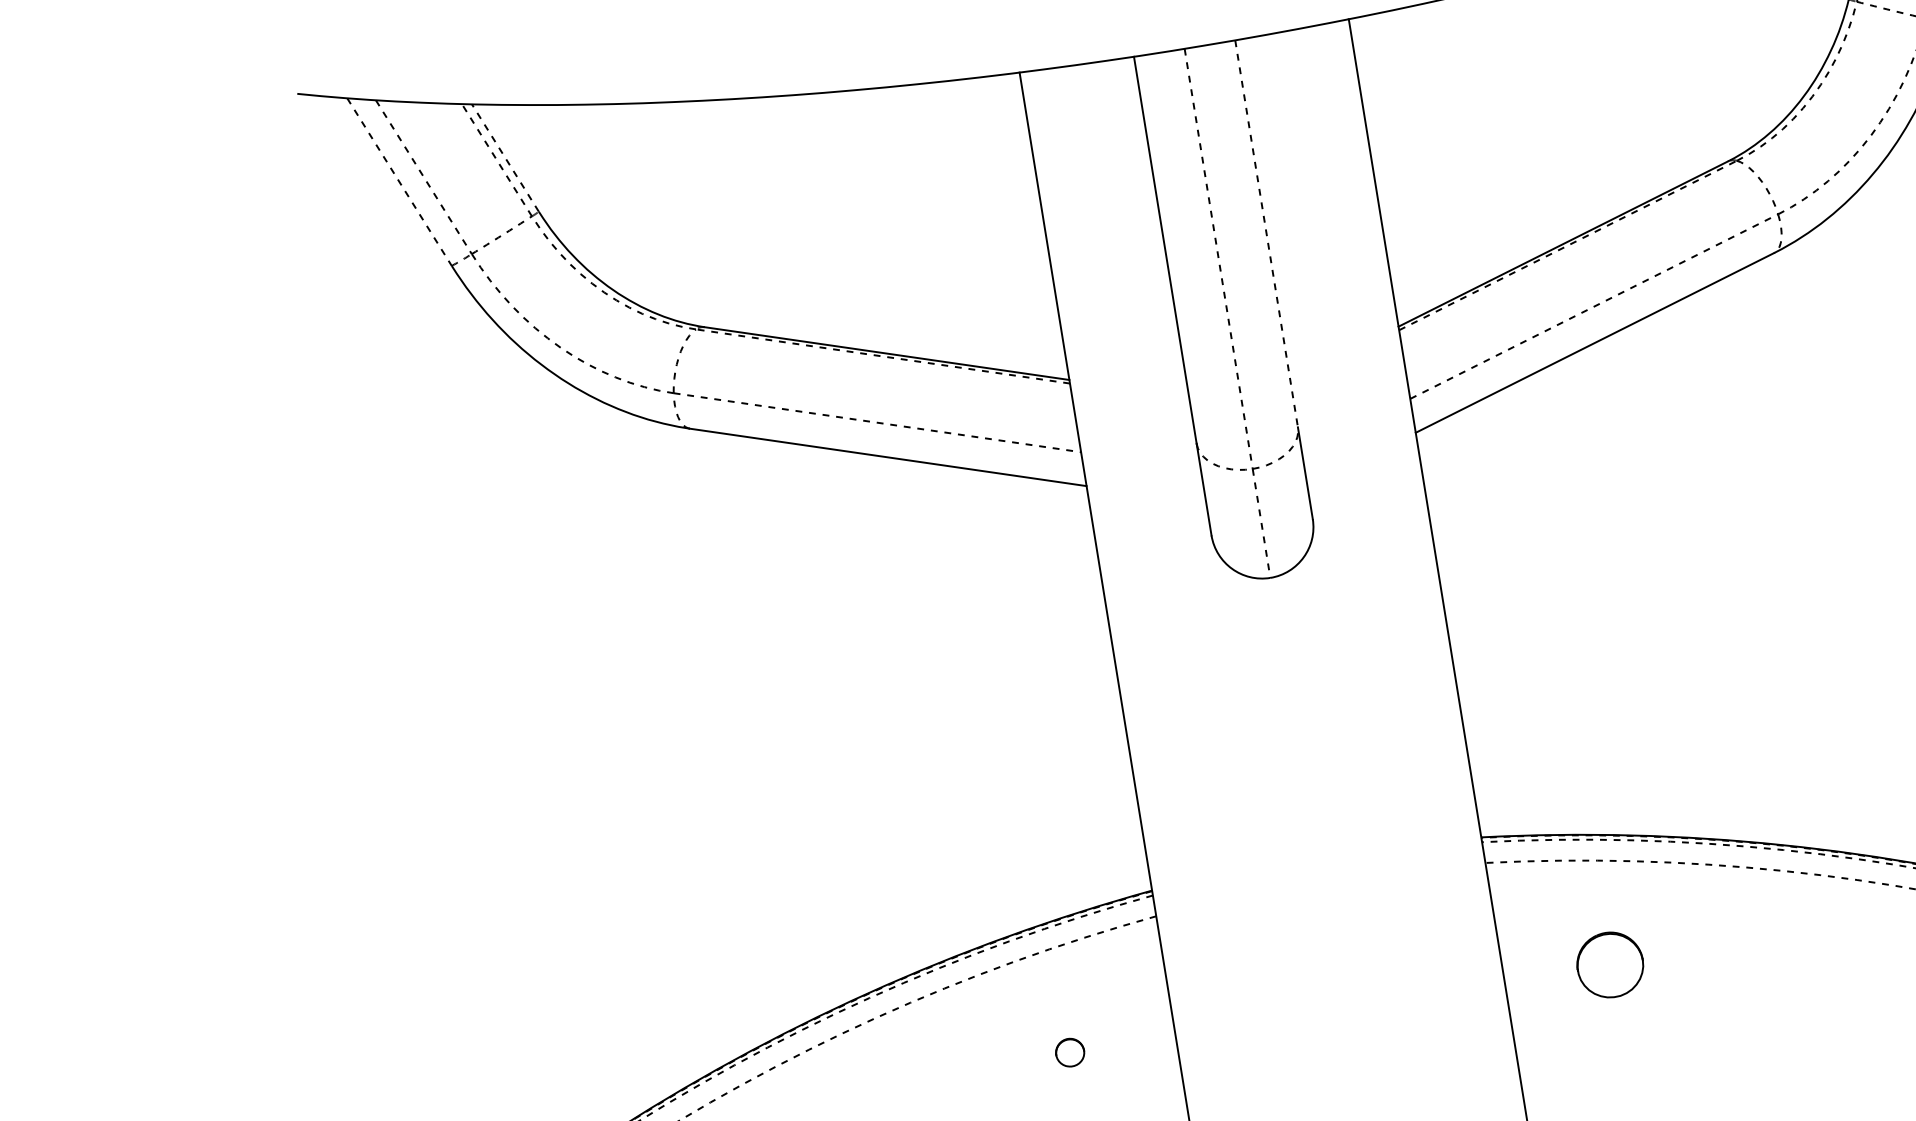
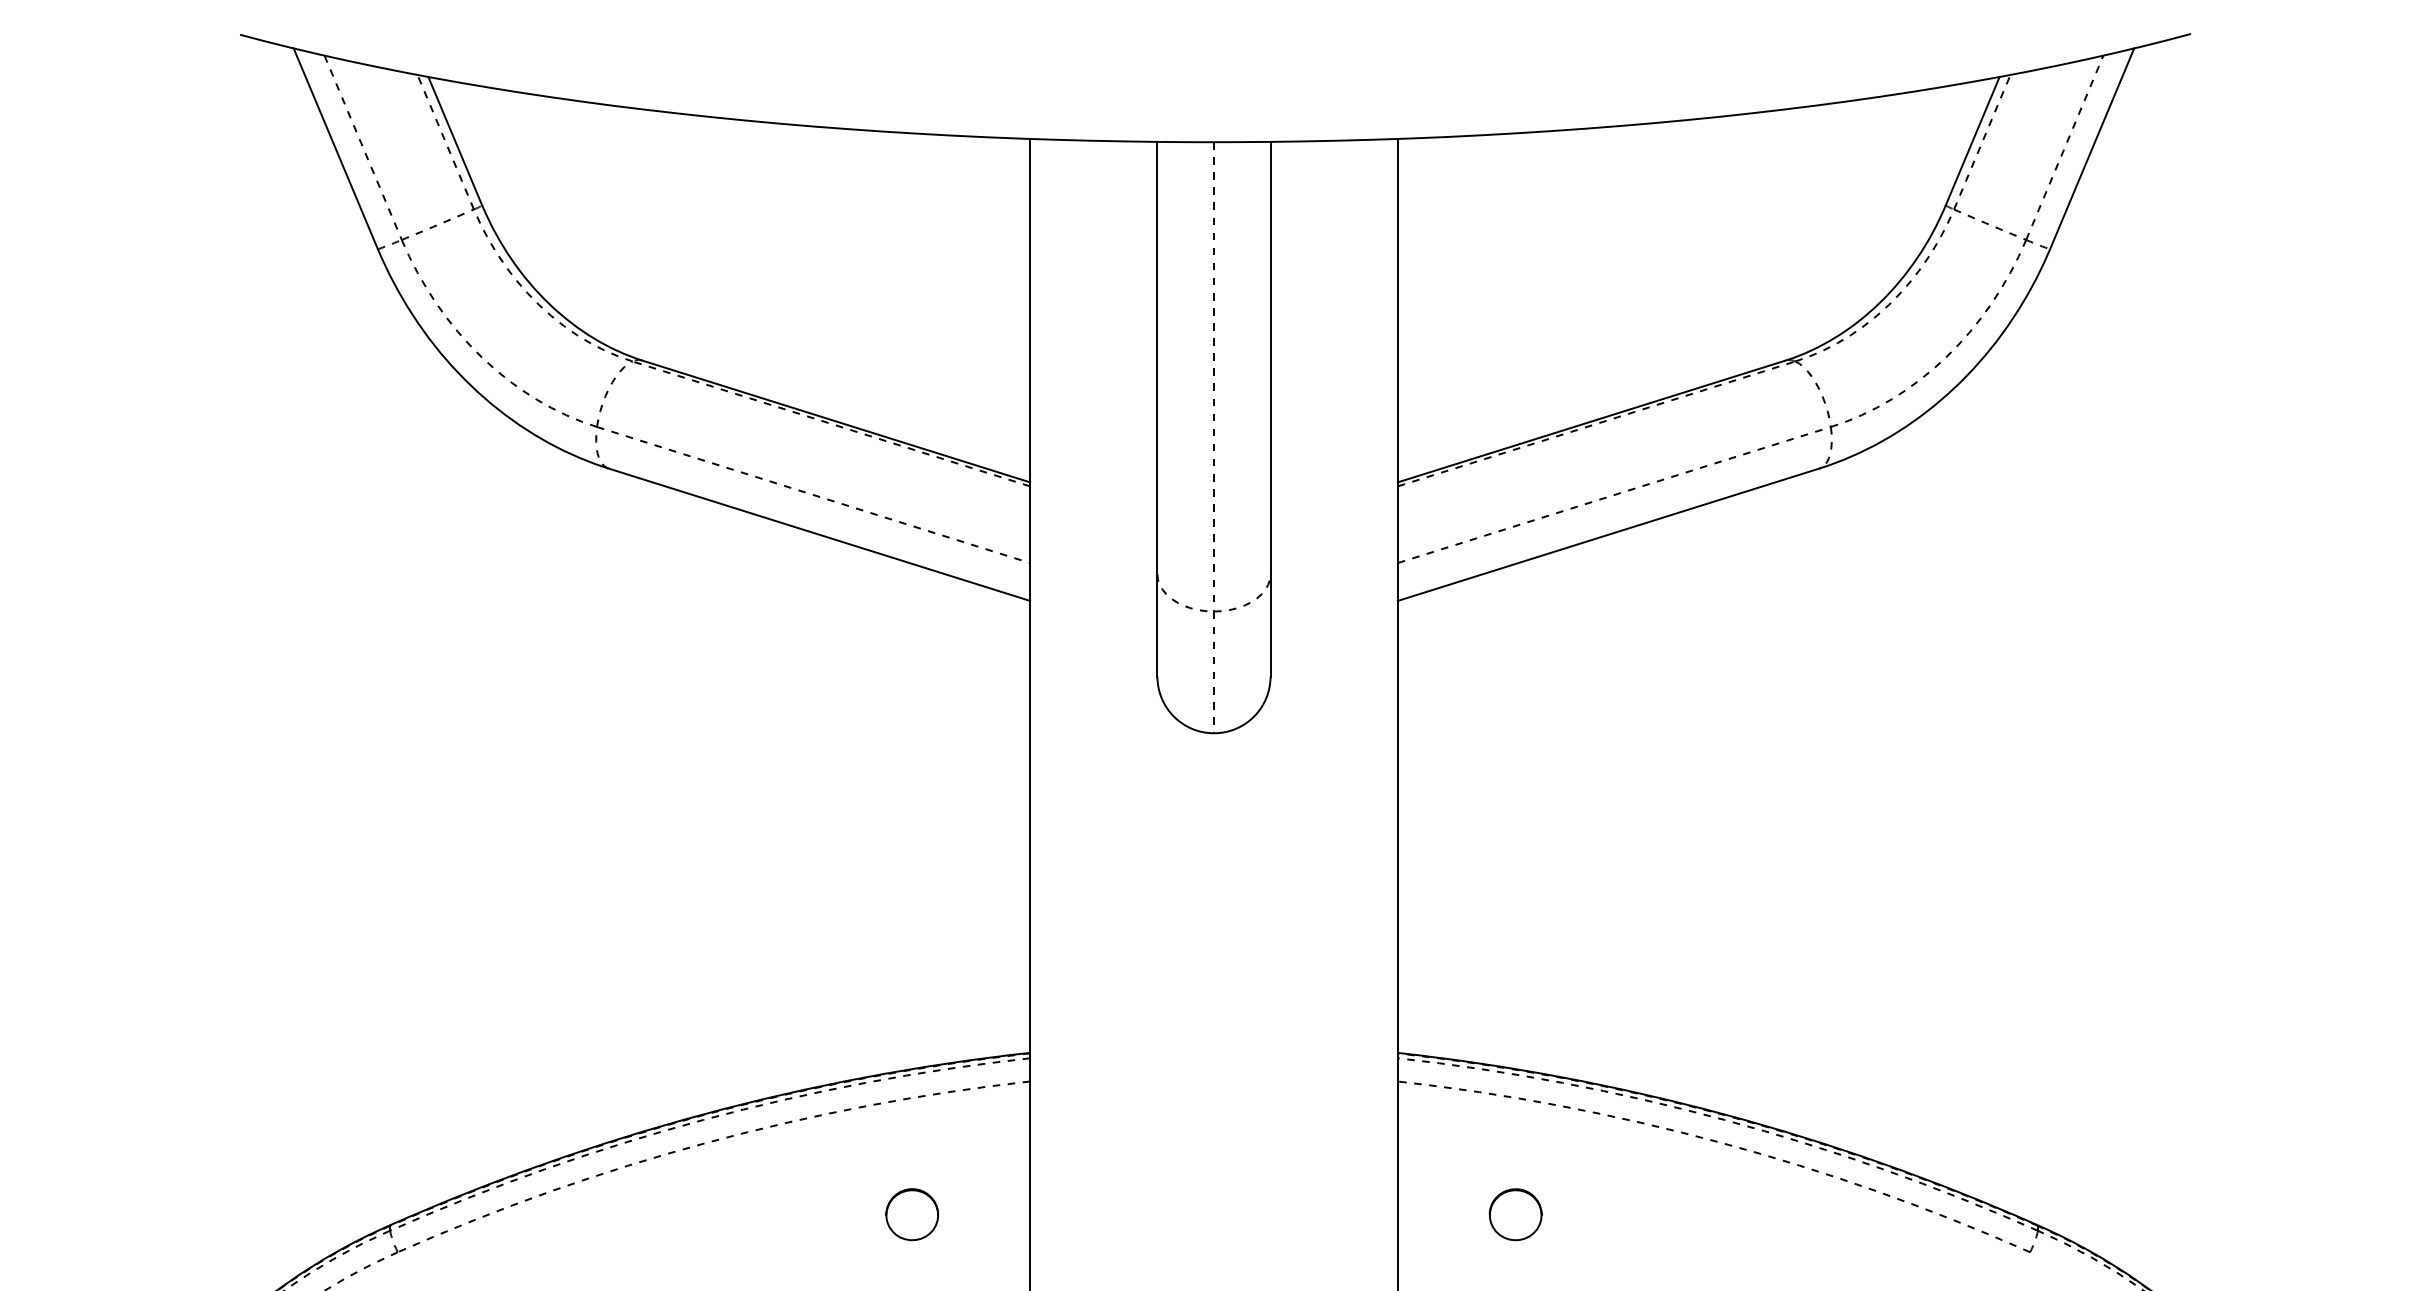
line: (505, 158) -> (455, 141), dashed -> solid
line: (399, 181) -> (335, 148), dashed -> solid
line: (1266, 234) -> (1270, 358), dashed -> solid
part: (1610, 964) -> (1515, 1214), size x0.71
part: (1070, 1052) -> (912, 1214), size x1.67

